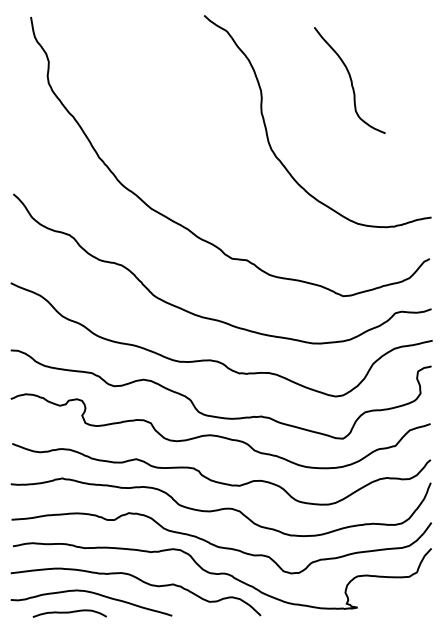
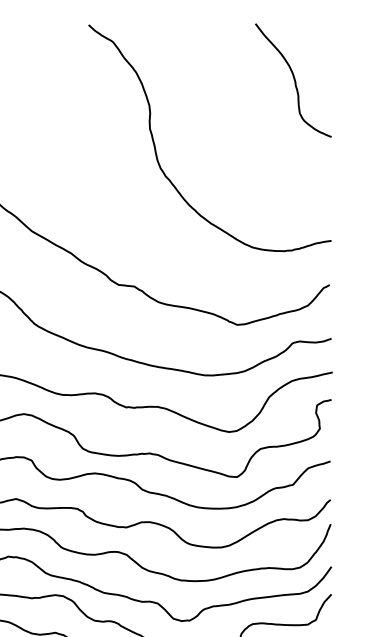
curve: (350, 80) -> (294, 80), moved

